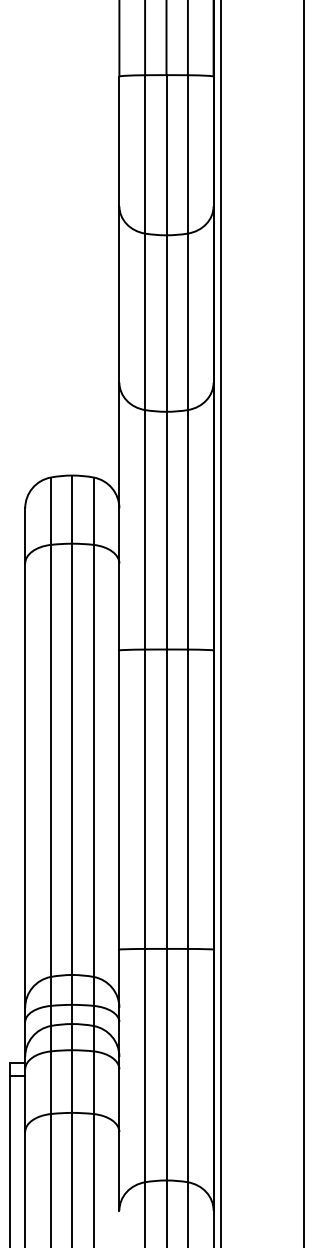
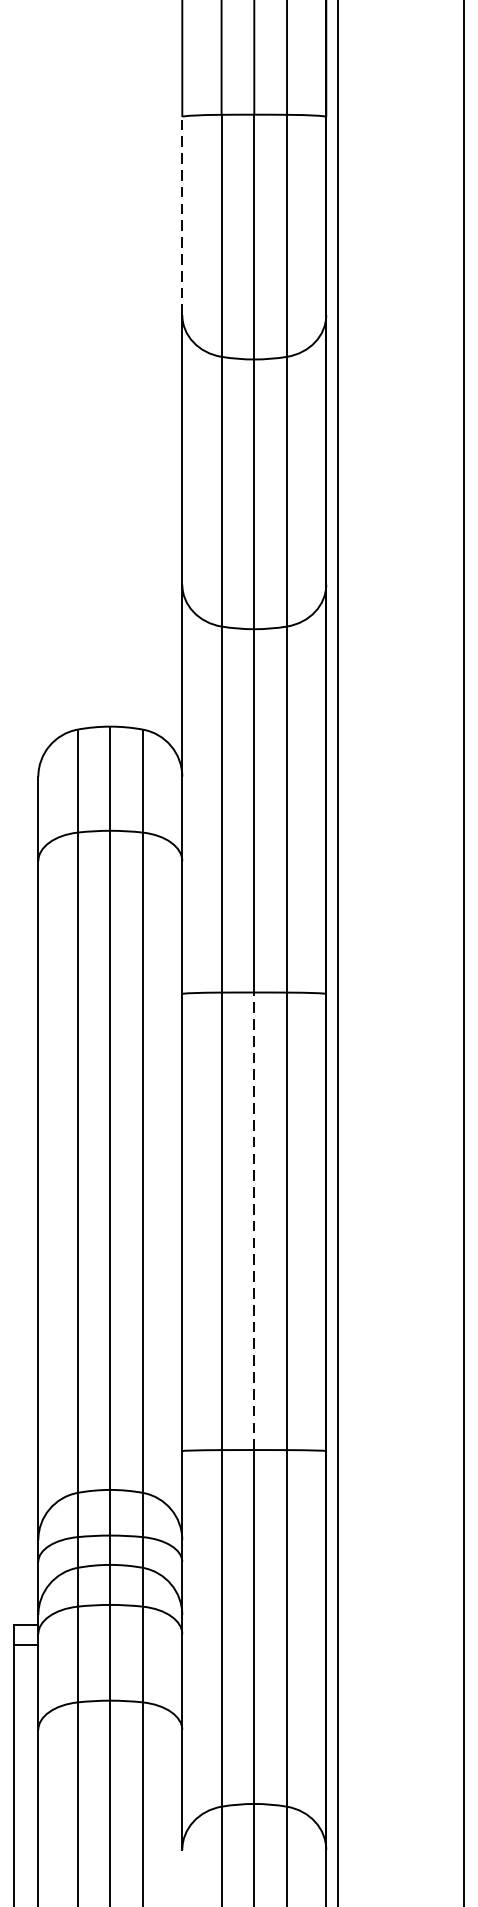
line: (119, 141) -> (182, 216), solid -> dashed
line: (166, 799) -> (254, 1221), solid -> dashed

